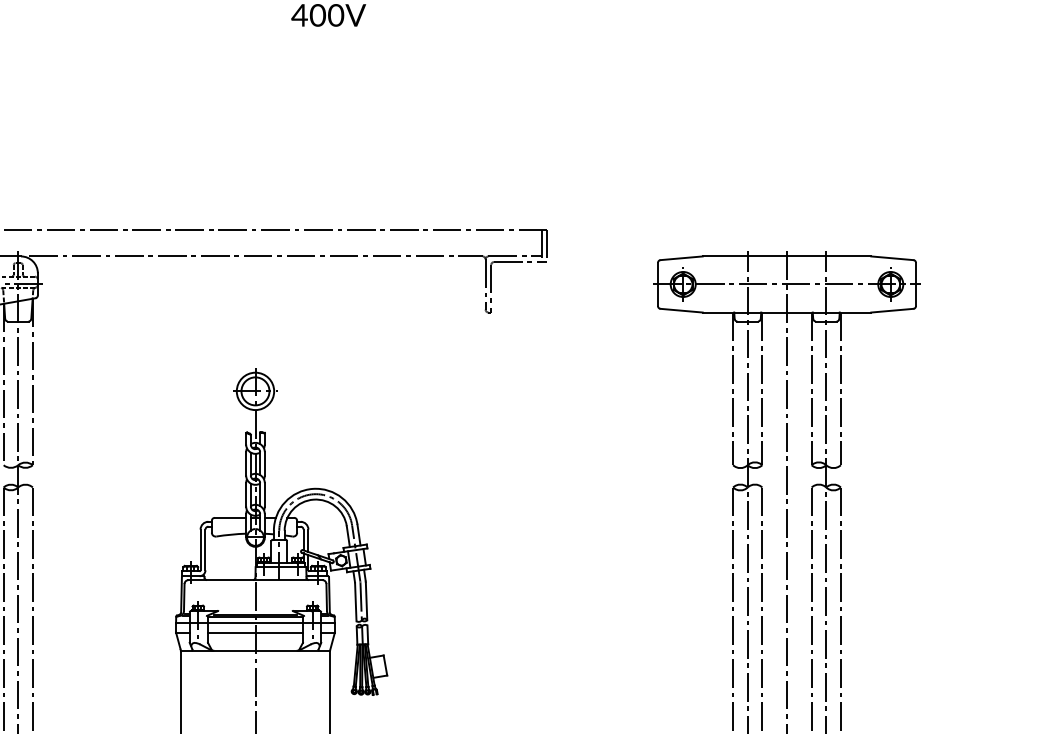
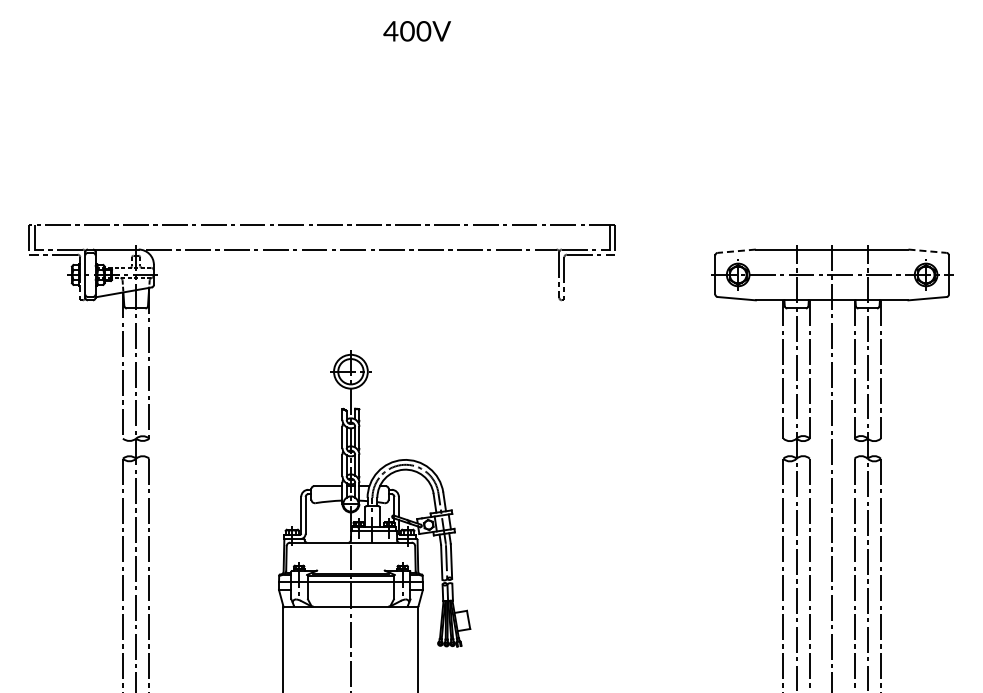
line: (681, 258) -> (736, 251), solid -> dashed
line: (893, 258) -> (928, 251), solid -> dashed
line: (254, 633) -> (350, 590), removed

